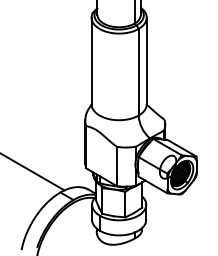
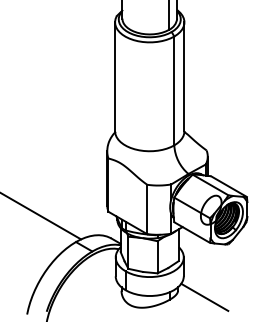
line: (162, 236) -> (204, 297), added

